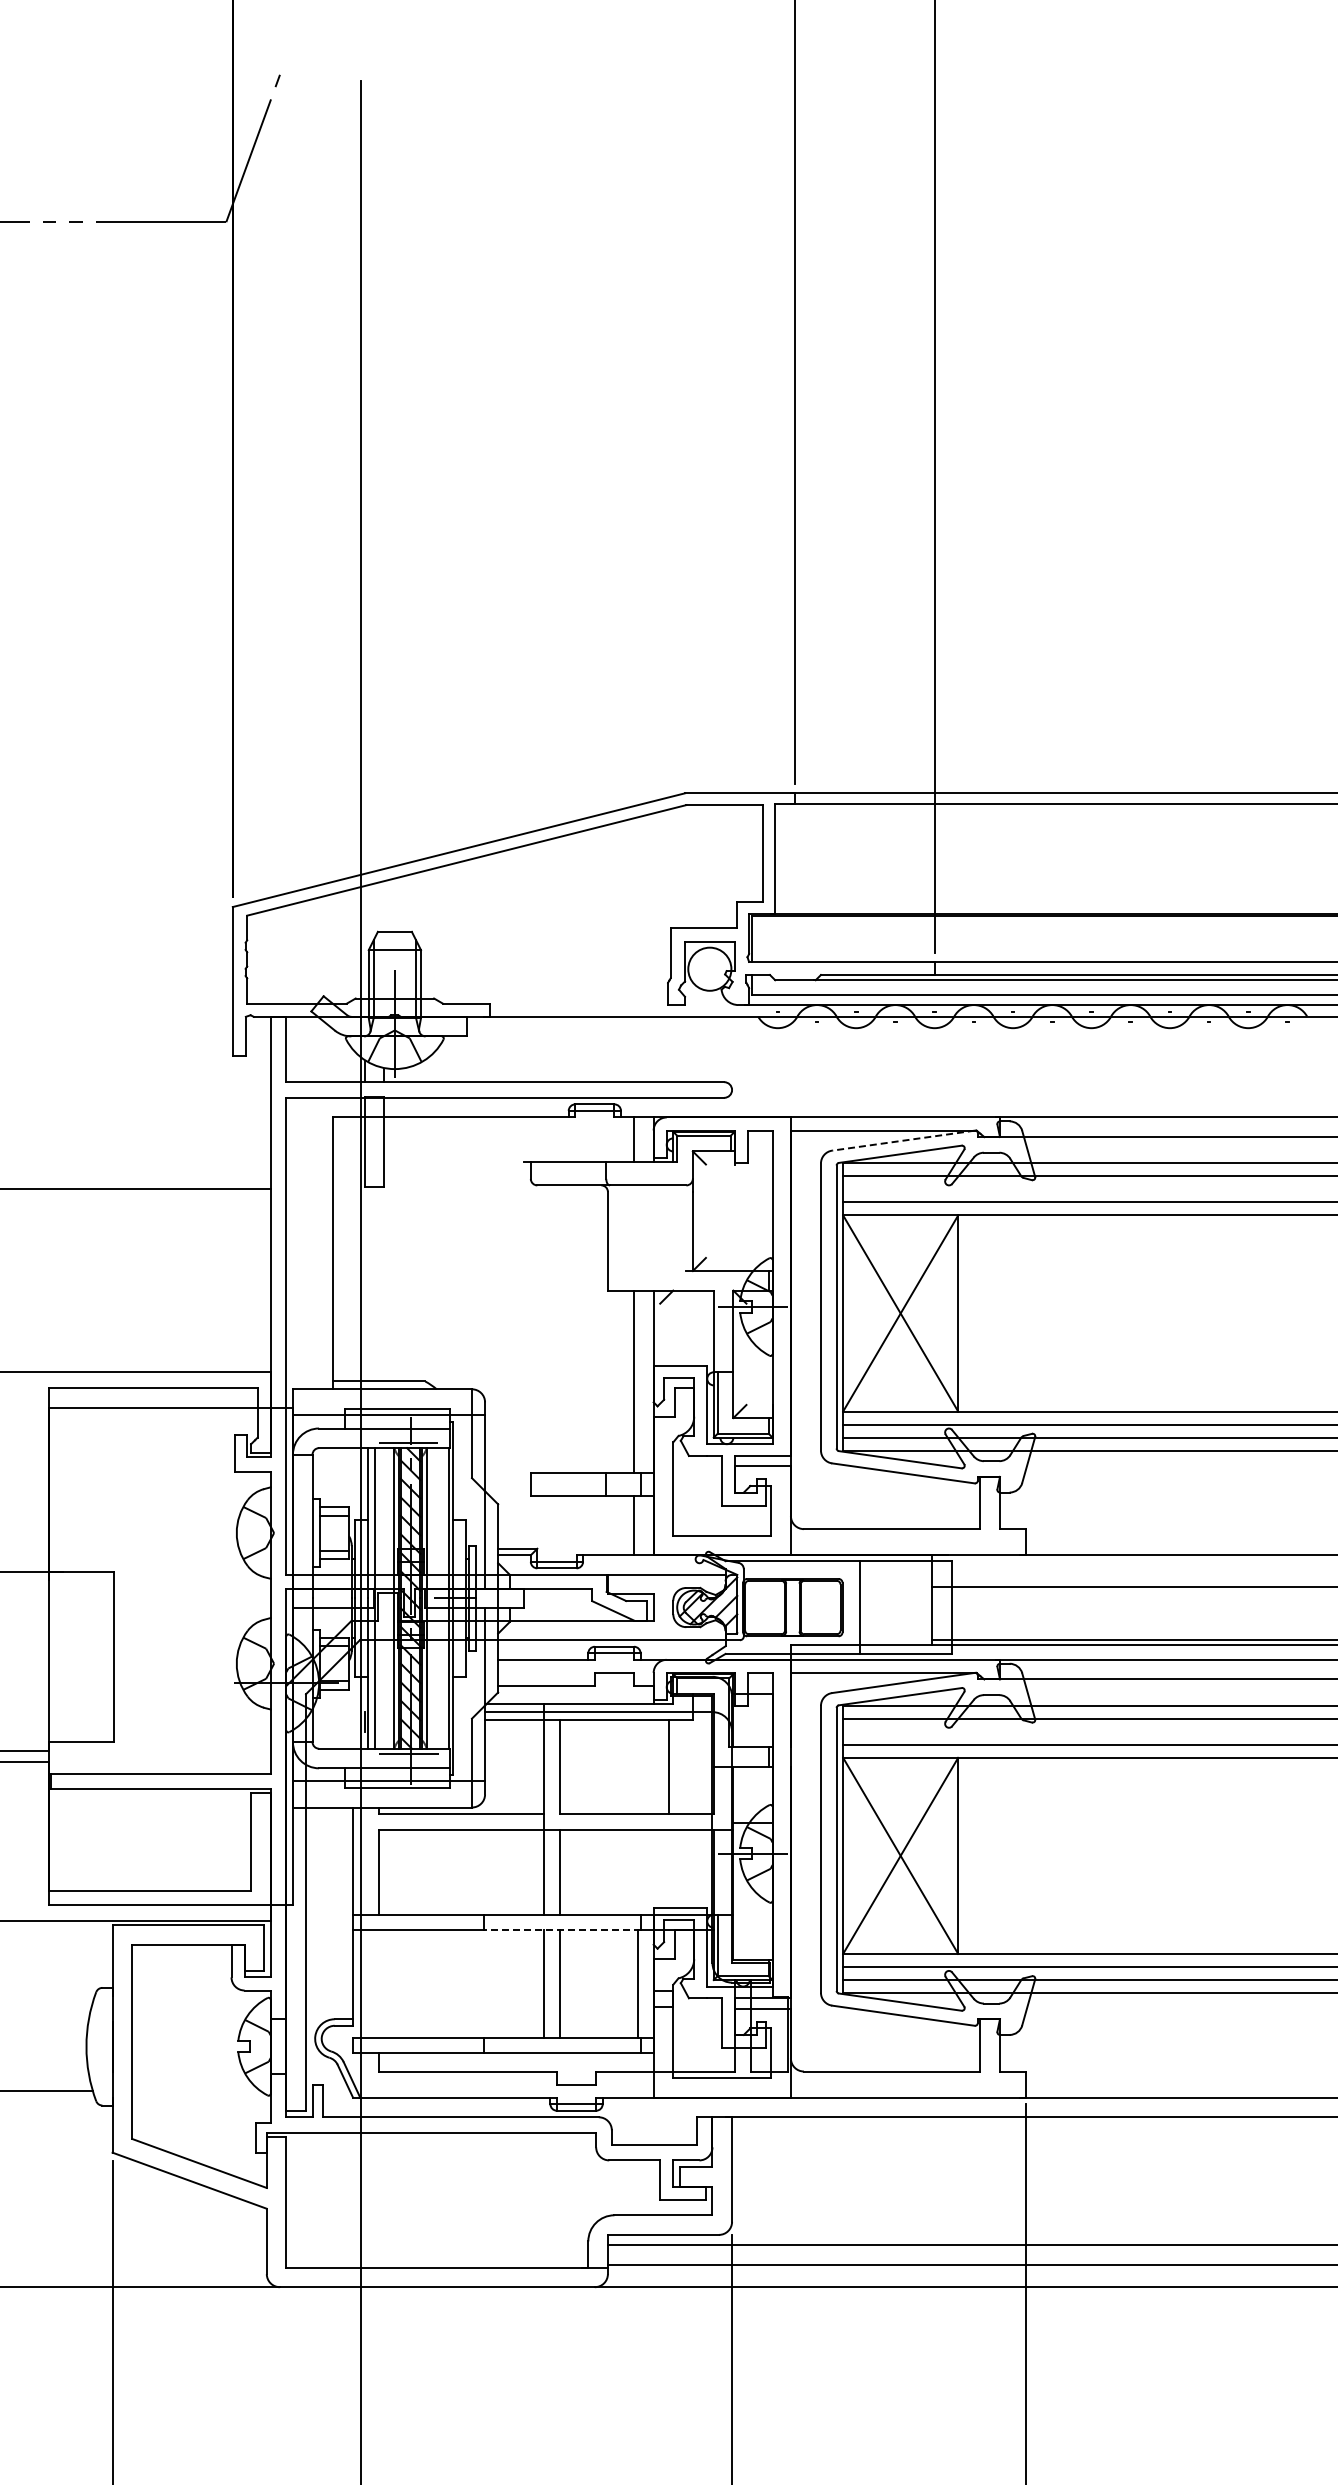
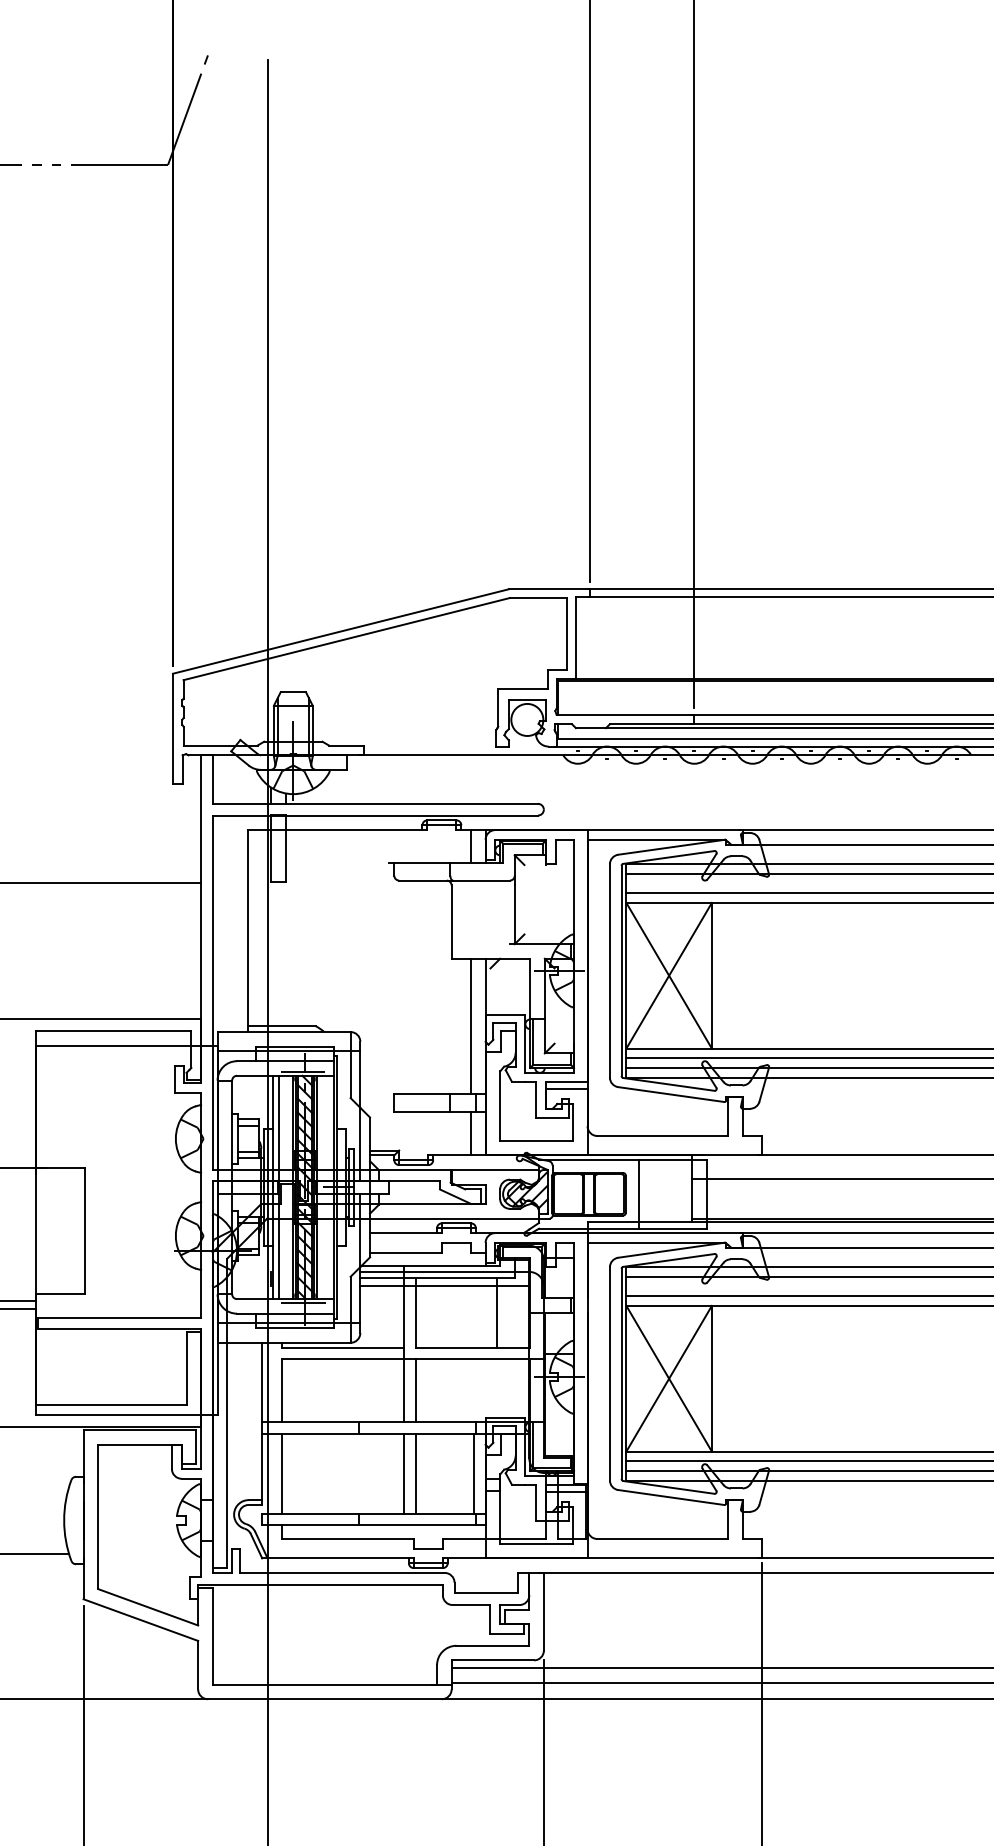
line: (903, 1140) -> (671, 847), dashed -> solid
line: (598, 1731) -> (444, 1286), added
line: (561, 1930) -> (417, 1434), dashed -> solid
line: (379, 1983) -> (281, 1473), added

